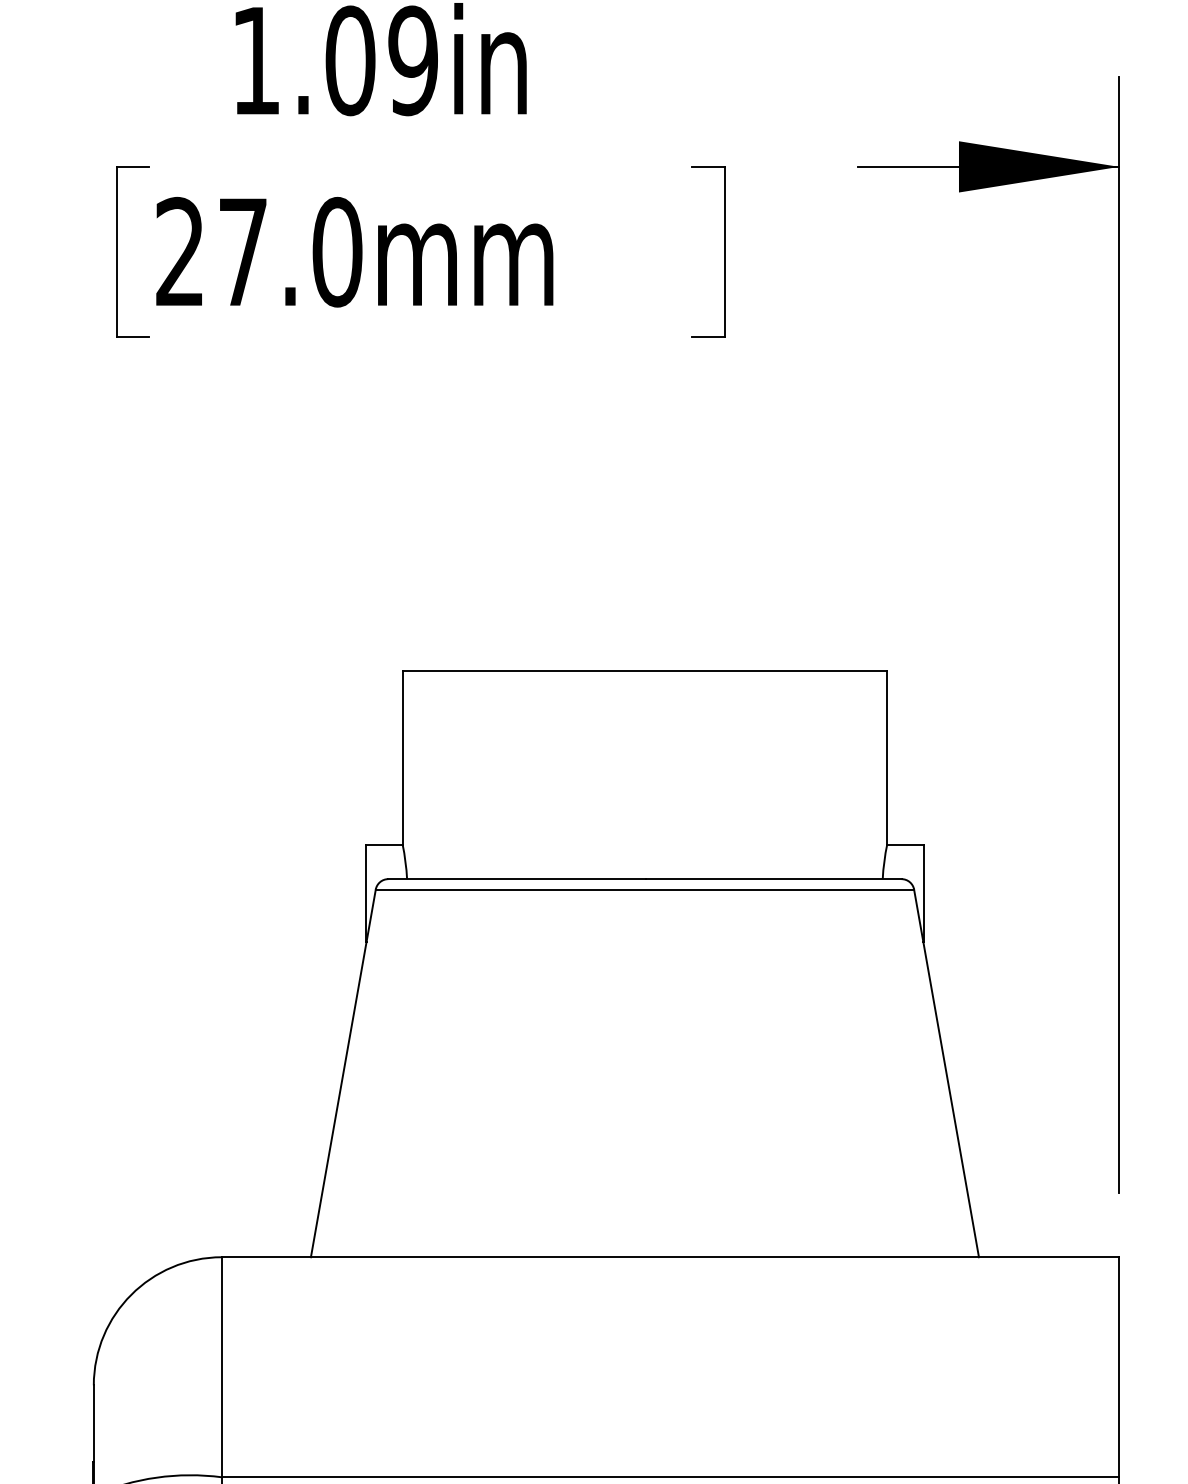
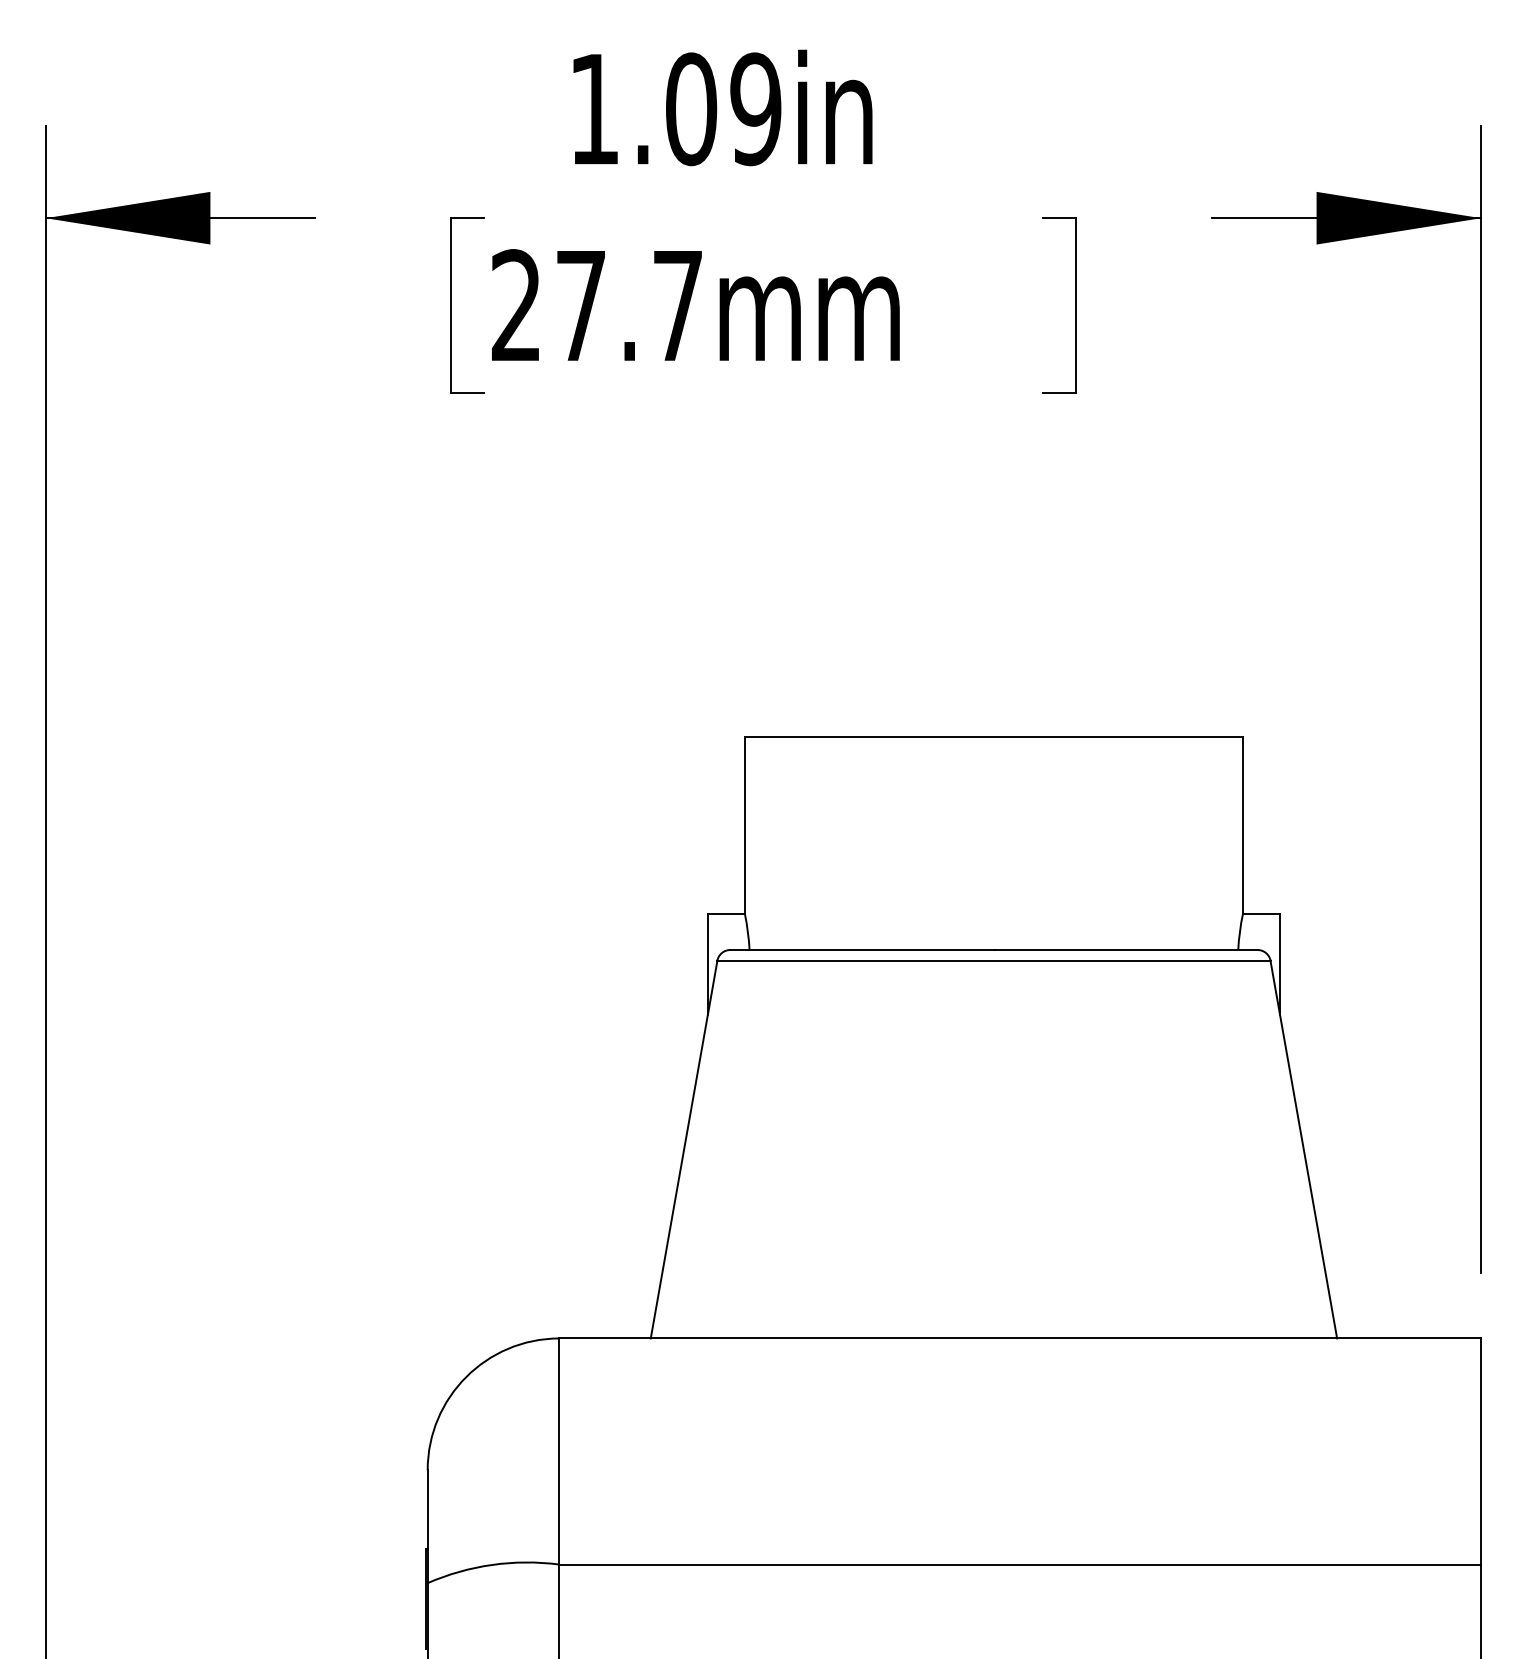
text: (336, 251) -> (677, 305), 27.0mm -> 27.7mm

